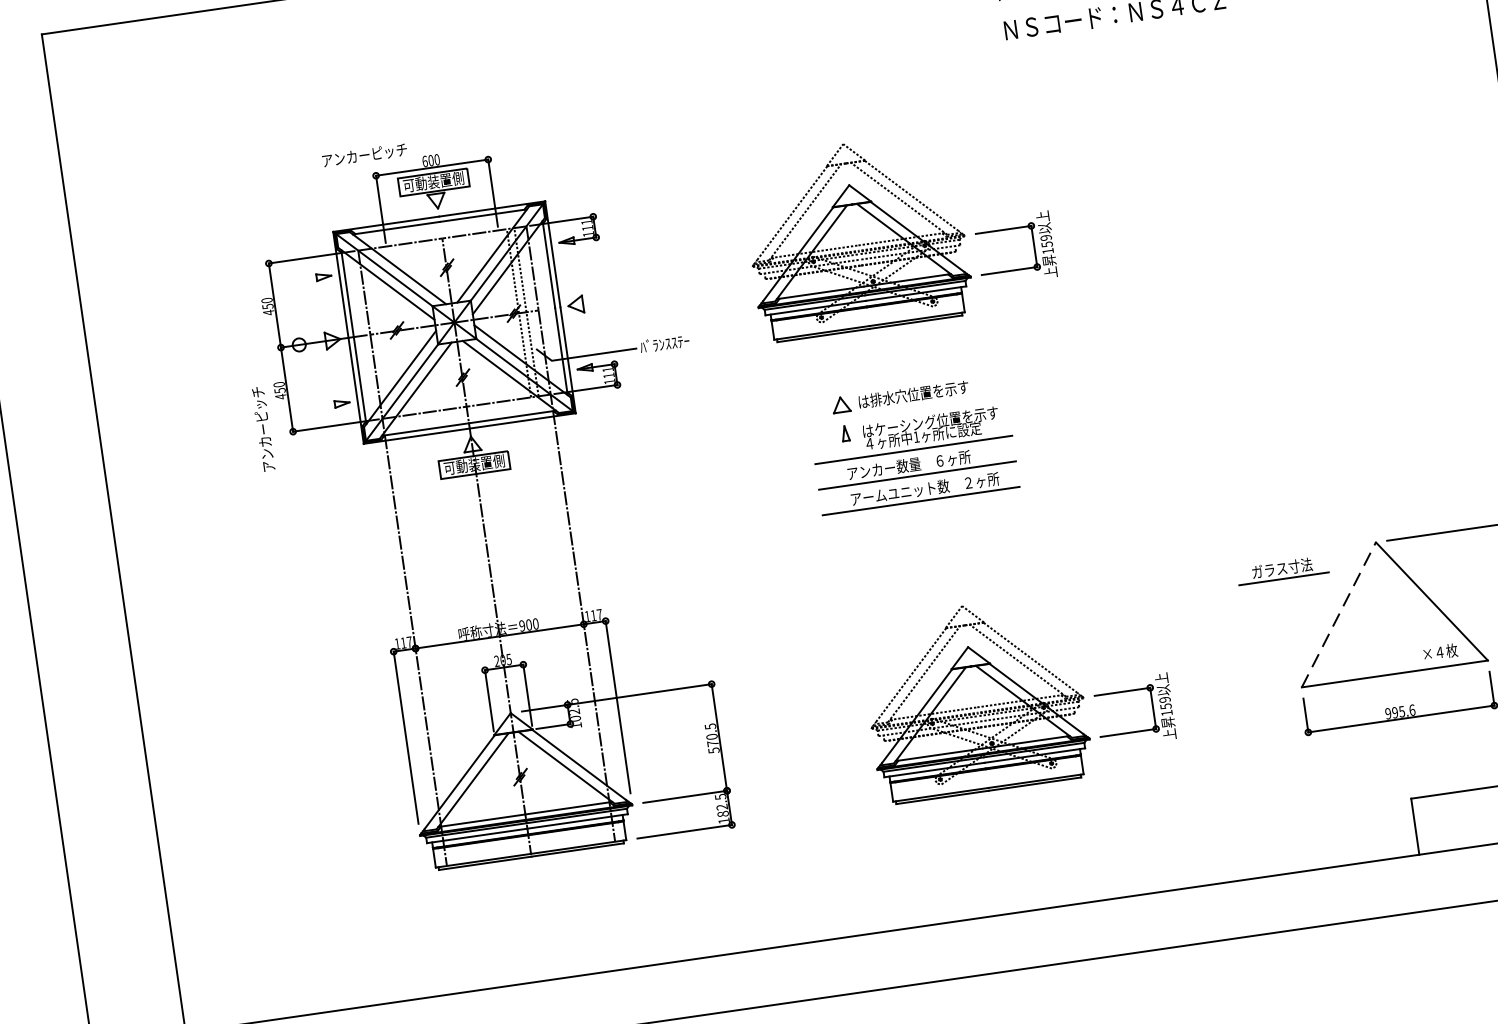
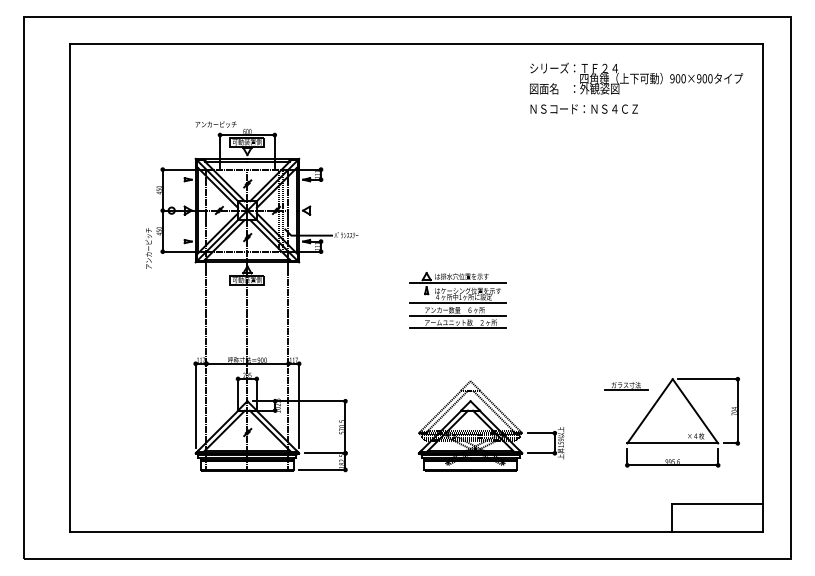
part: (897, 229) -> (465, 196), removed
line: (908, 407) -> (458, 282), added
line: (1339, 613) -> (650, 410), dashed -> solid

